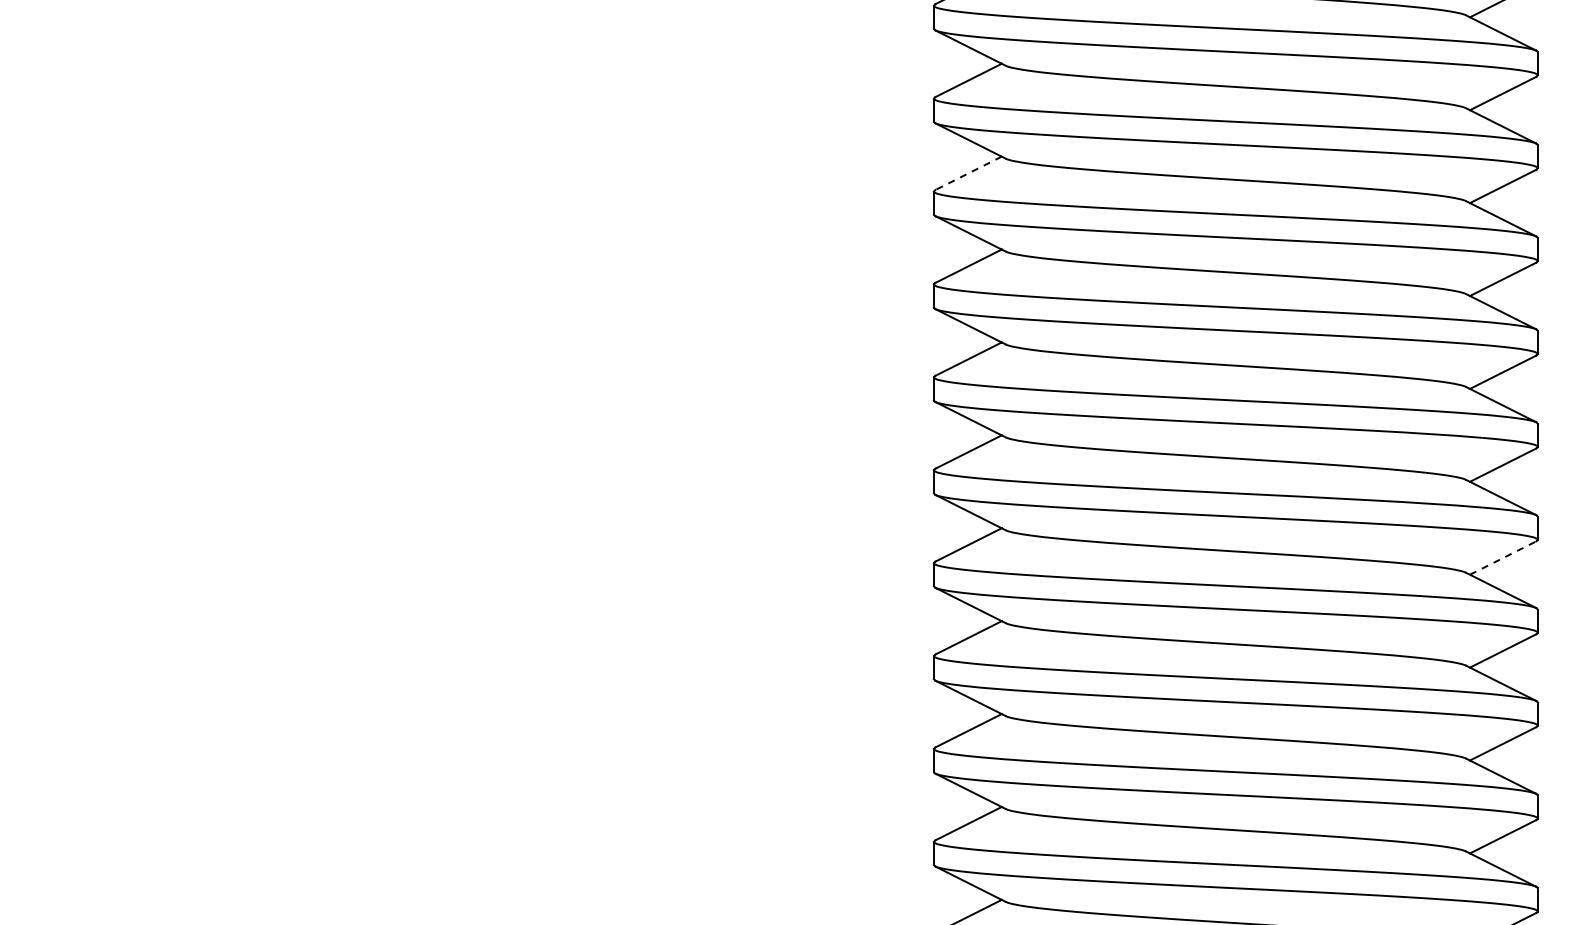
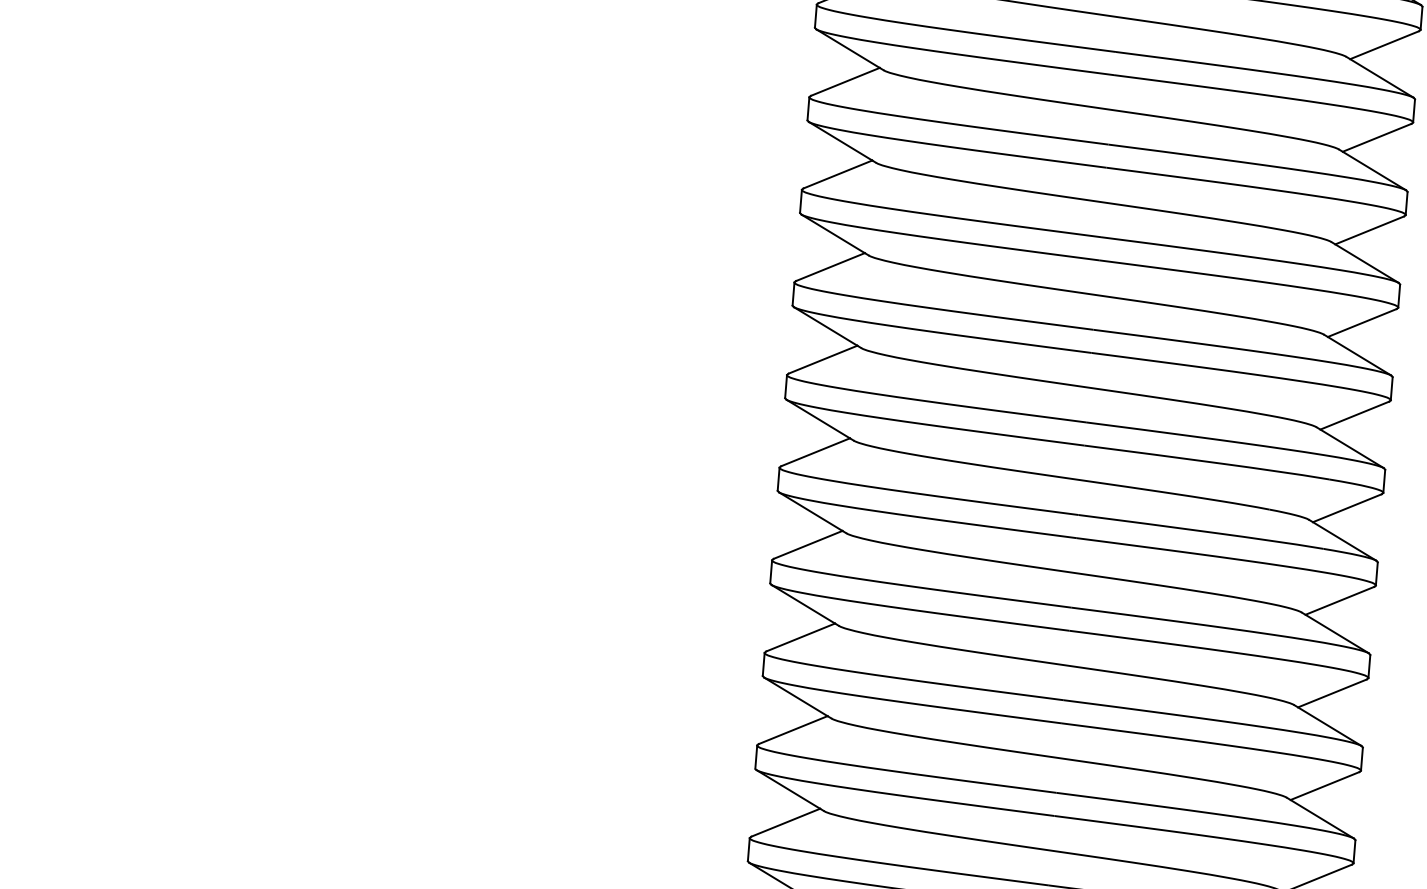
line: (968, 173) -> (837, 174), dashed -> solid
line: (1503, 557) -> (1340, 600), dashed -> solid

